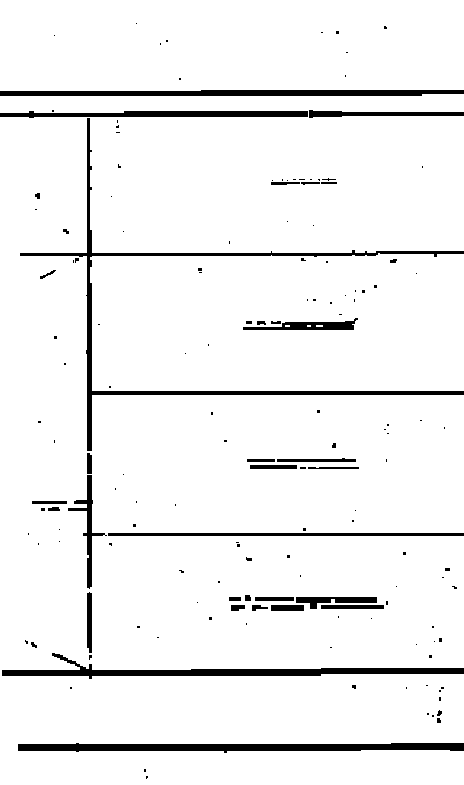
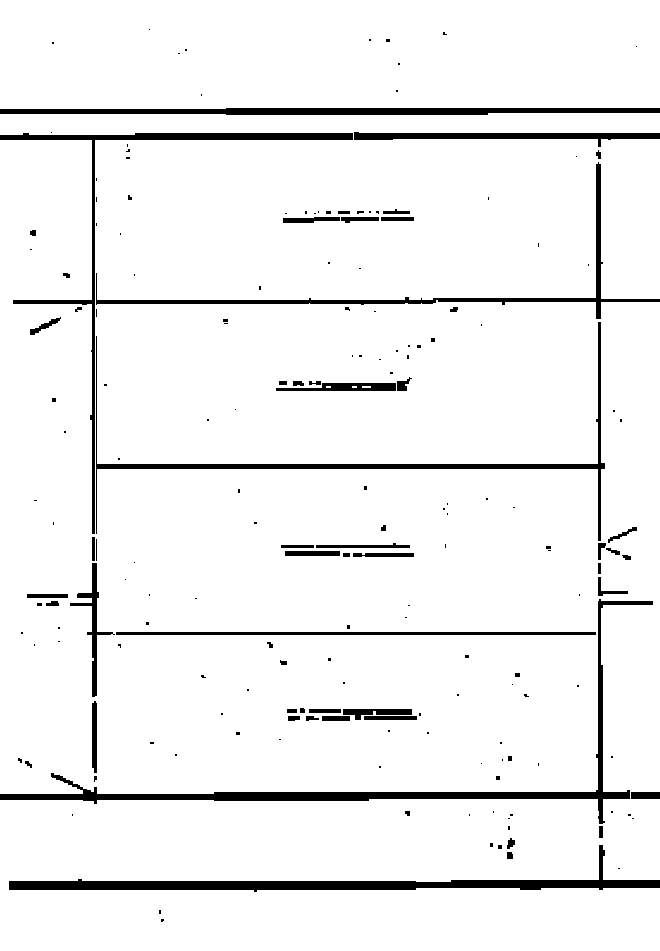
part: (304, 180) -> (348, 215), size x1.67
part: (48, 274) -> (45, 325), size x1.67
part: (308, 603) -> (353, 714), size x0.71
part: (434, 716) -> (502, 848), size x1.43

